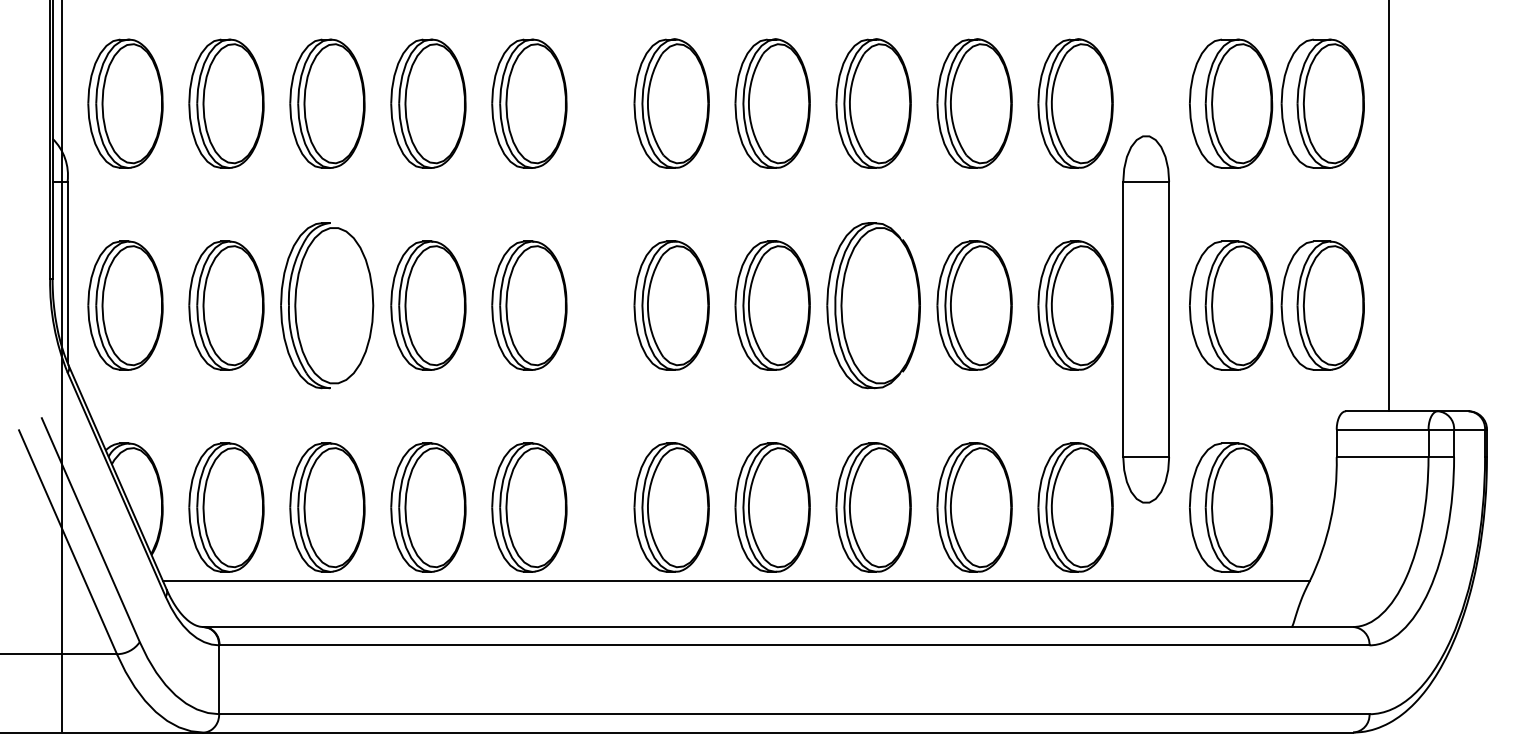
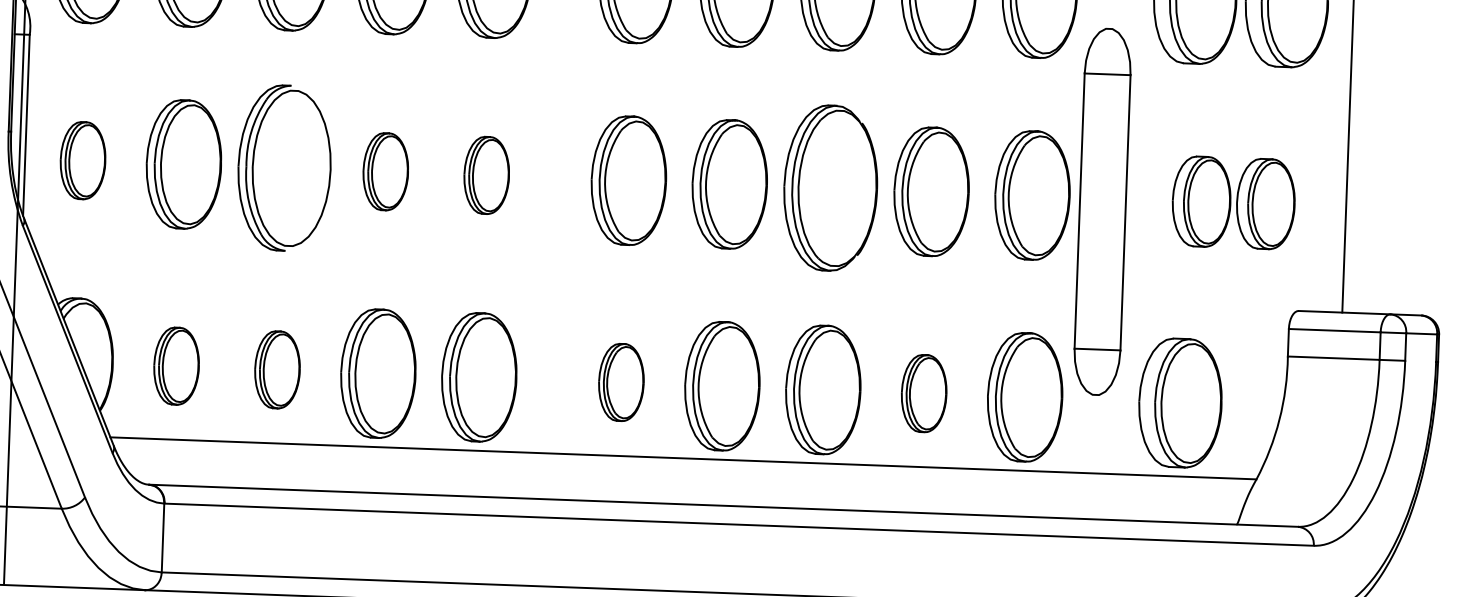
part: (125, 305) -> (83, 160), size x0.6
part: (428, 305) -> (385, 171), size x0.6
part: (529, 305) -> (486, 175), size x0.6
part: (1276, 305) -> (1233, 202), size x0.7
part: (226, 507) -> (176, 366), size x0.6
part: (327, 507) -> (277, 369), size x0.6
part: (671, 507) -> (621, 382), size x0.6
part: (974, 507) -> (924, 393), size x0.6

